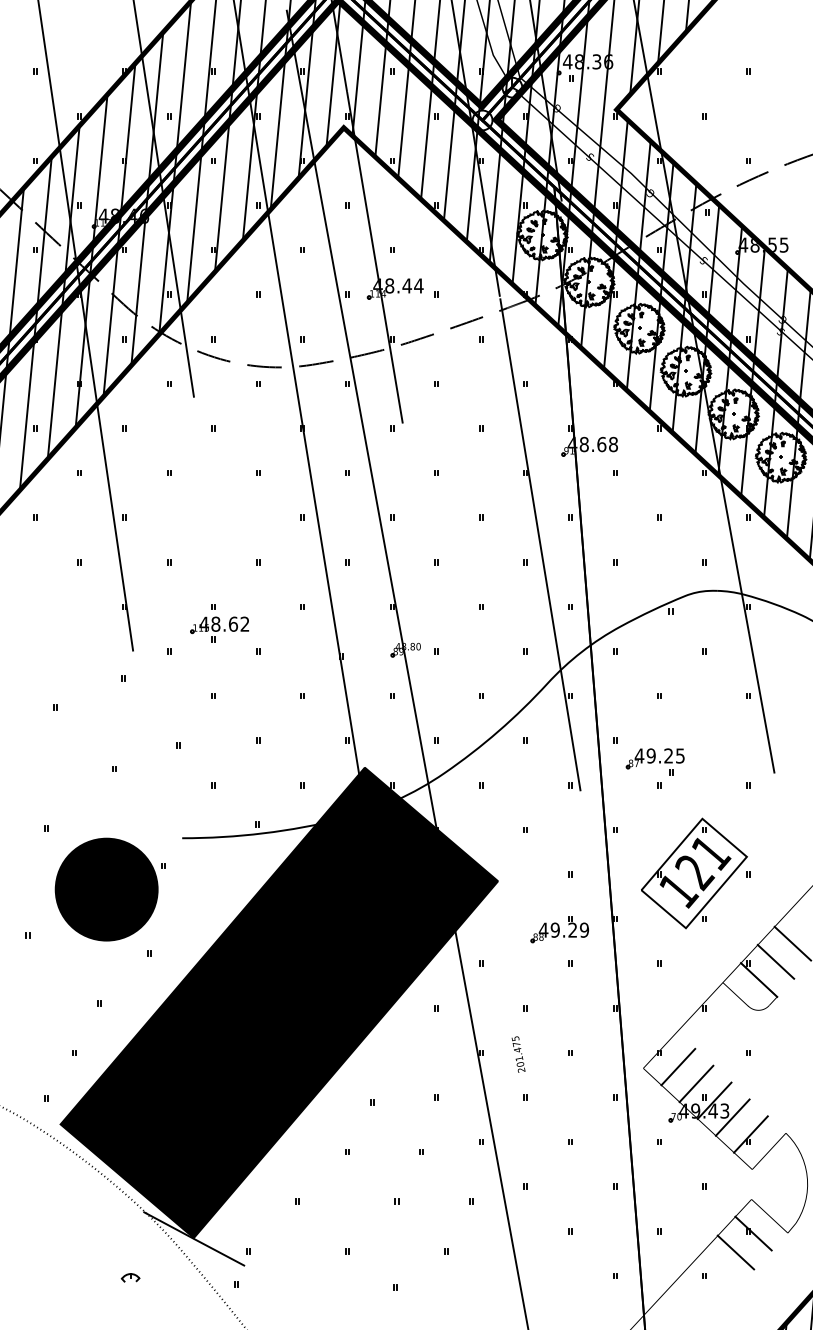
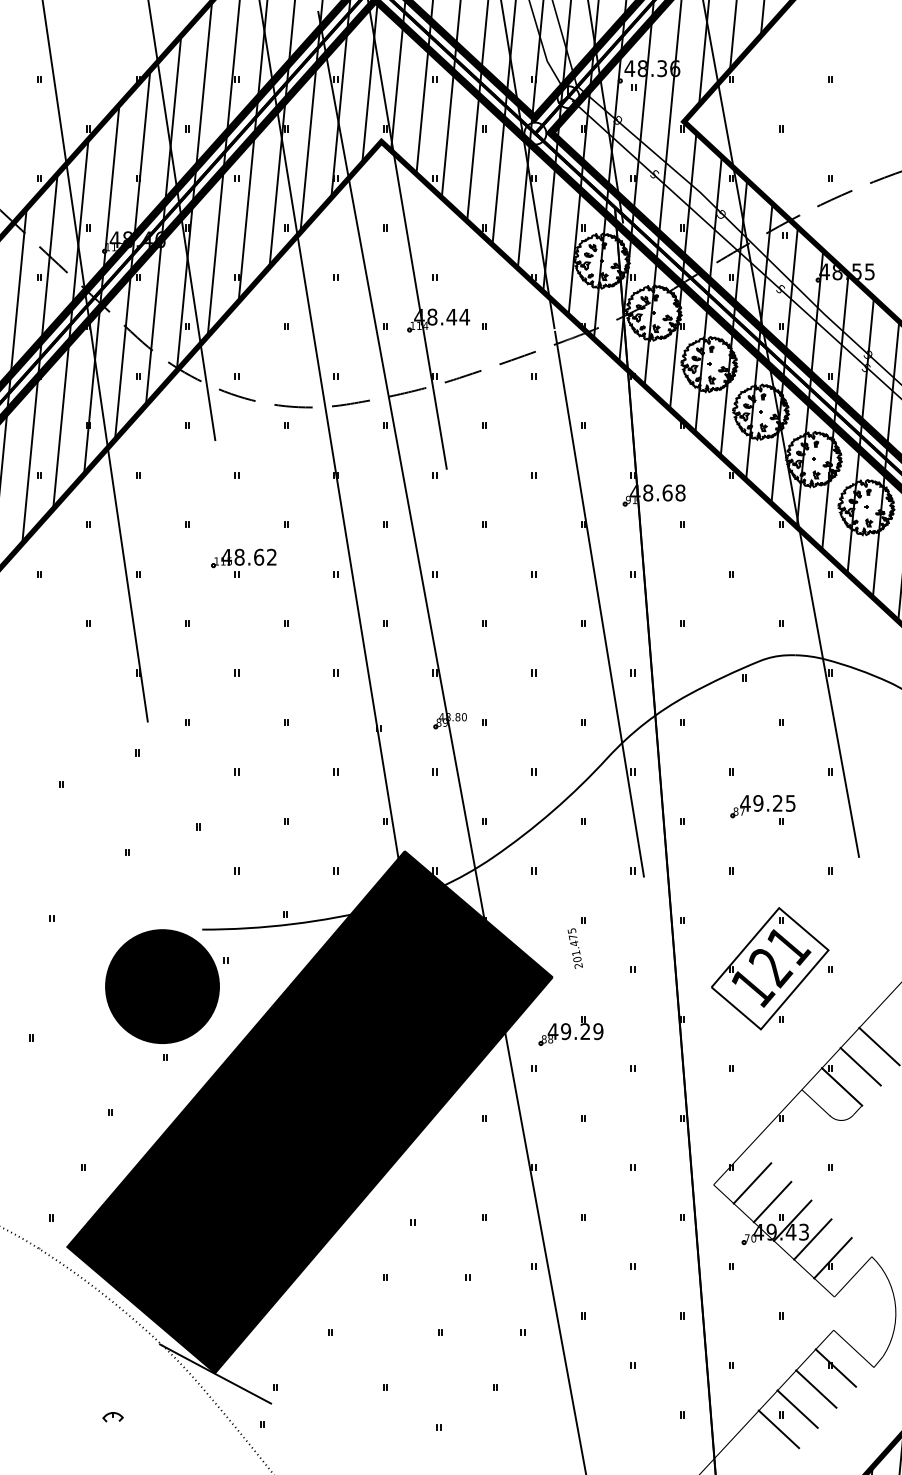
part: (219, 628) -> (243, 562), moved
part: (654, 761) -> (762, 809), moved
part: (110, 889) -> (166, 986), moved
part: (559, 929) -> (570, 1030), moved
text: (517, 1054) -> (574, 948), moved
line: (718, 1270) -> (797, 1408), added
part: (130, 1278) -> (112, 1417), moved
line: (701, 1288) -> (778, 1429), added

